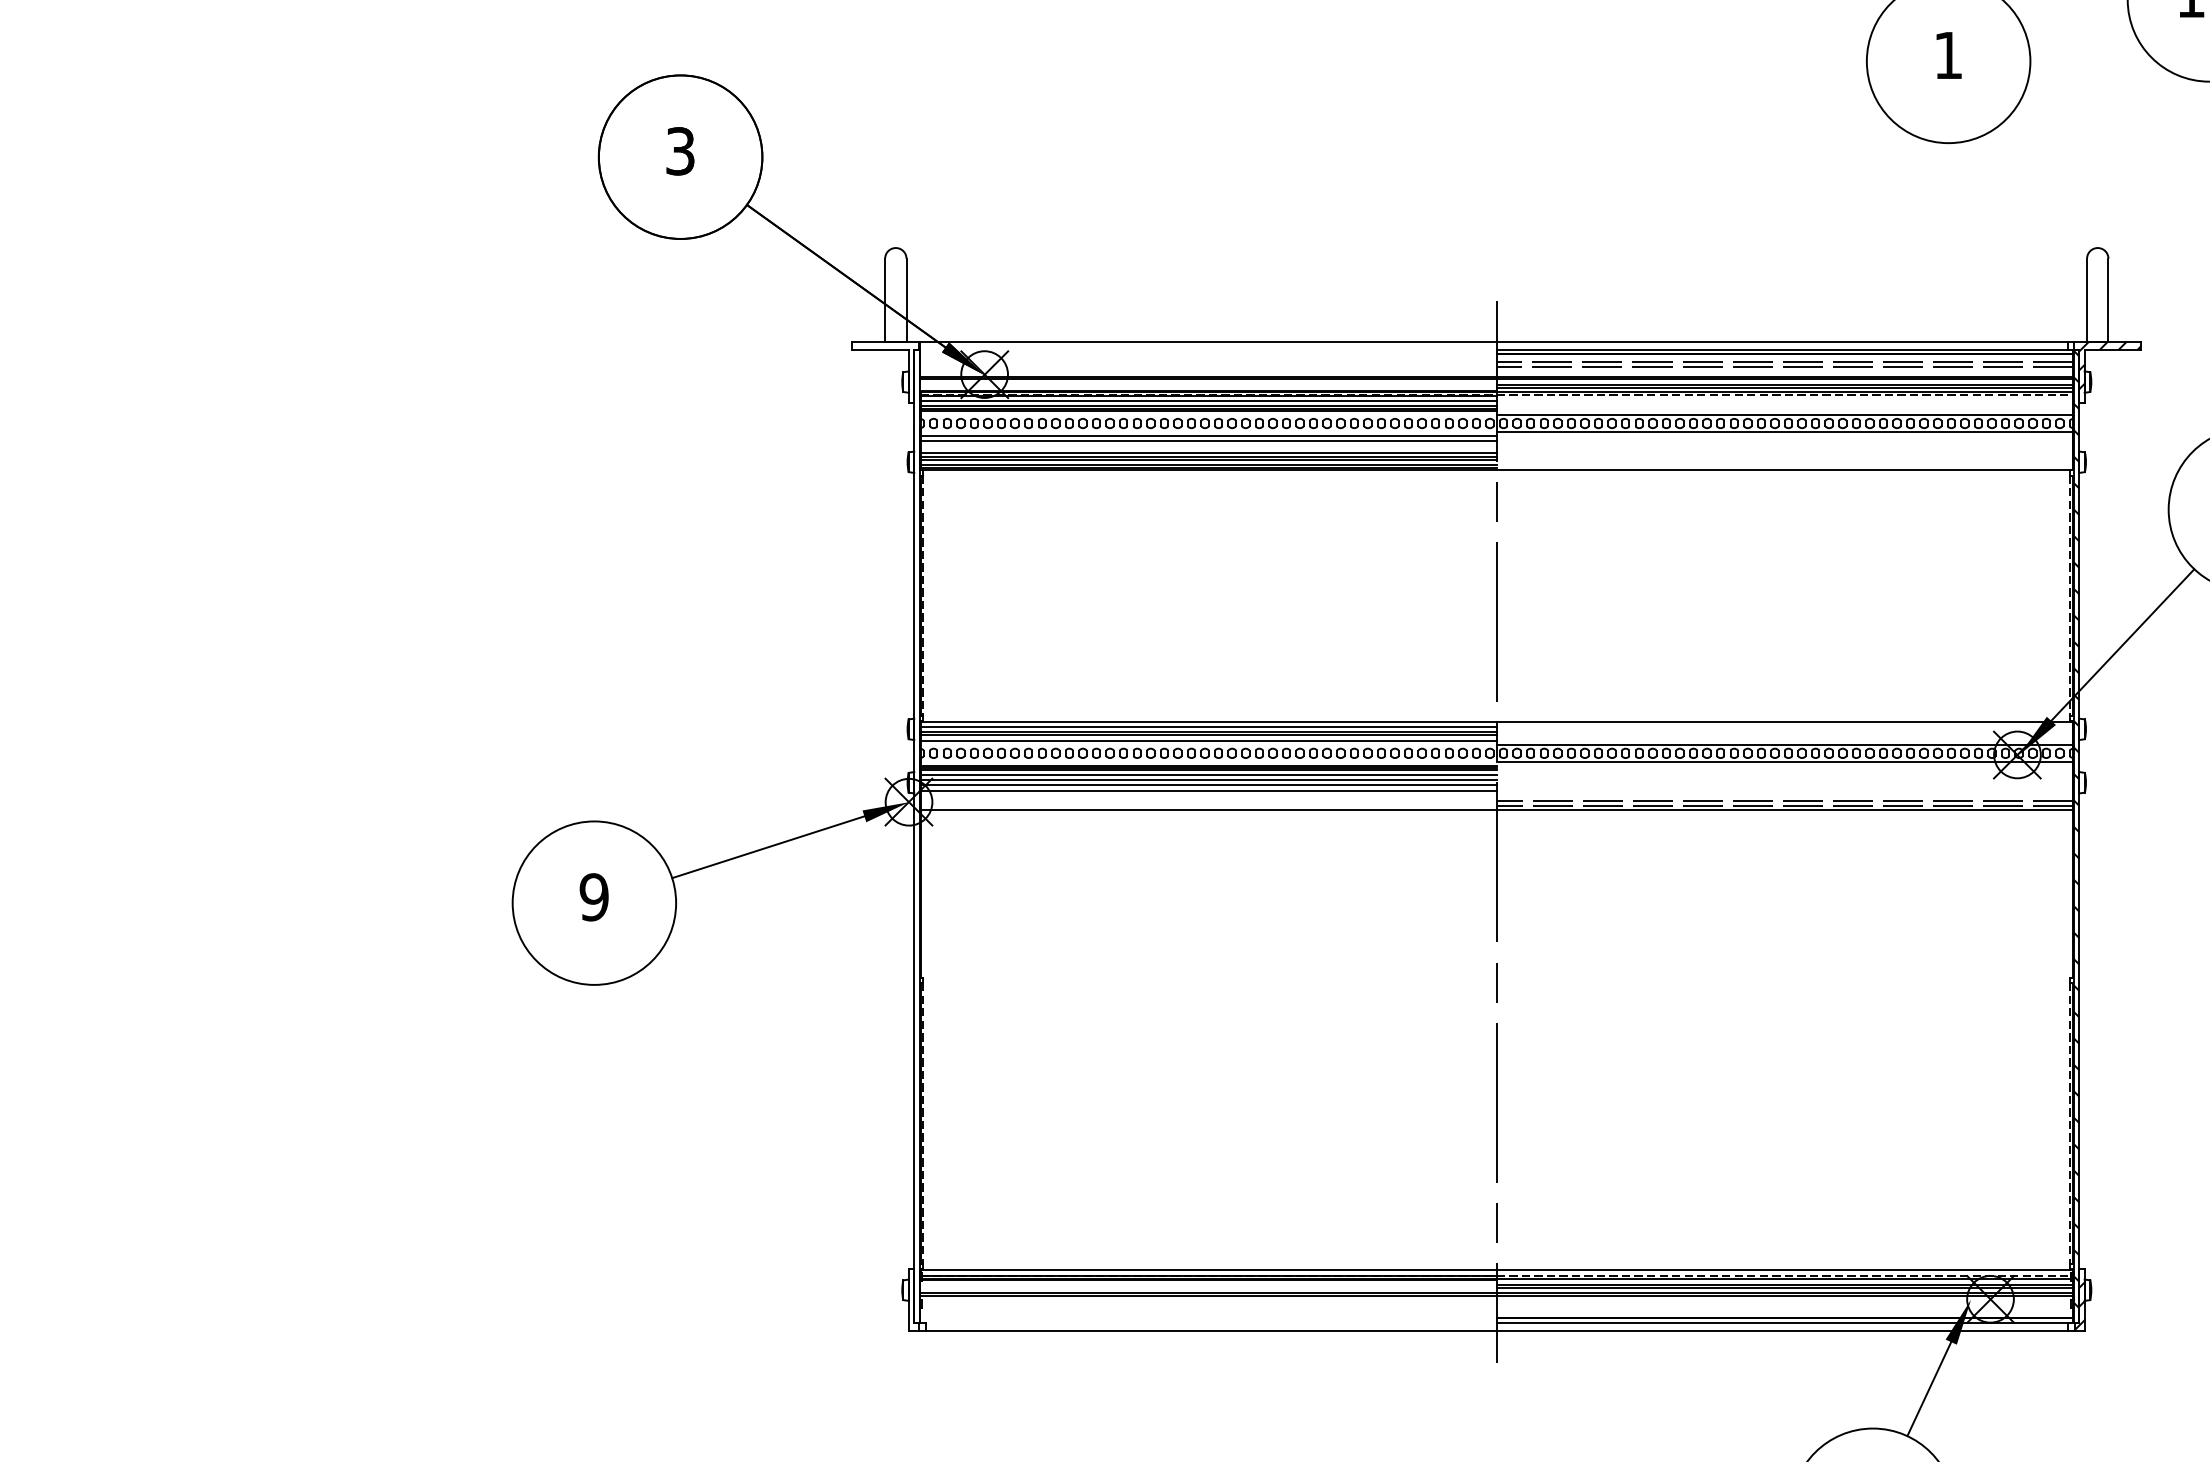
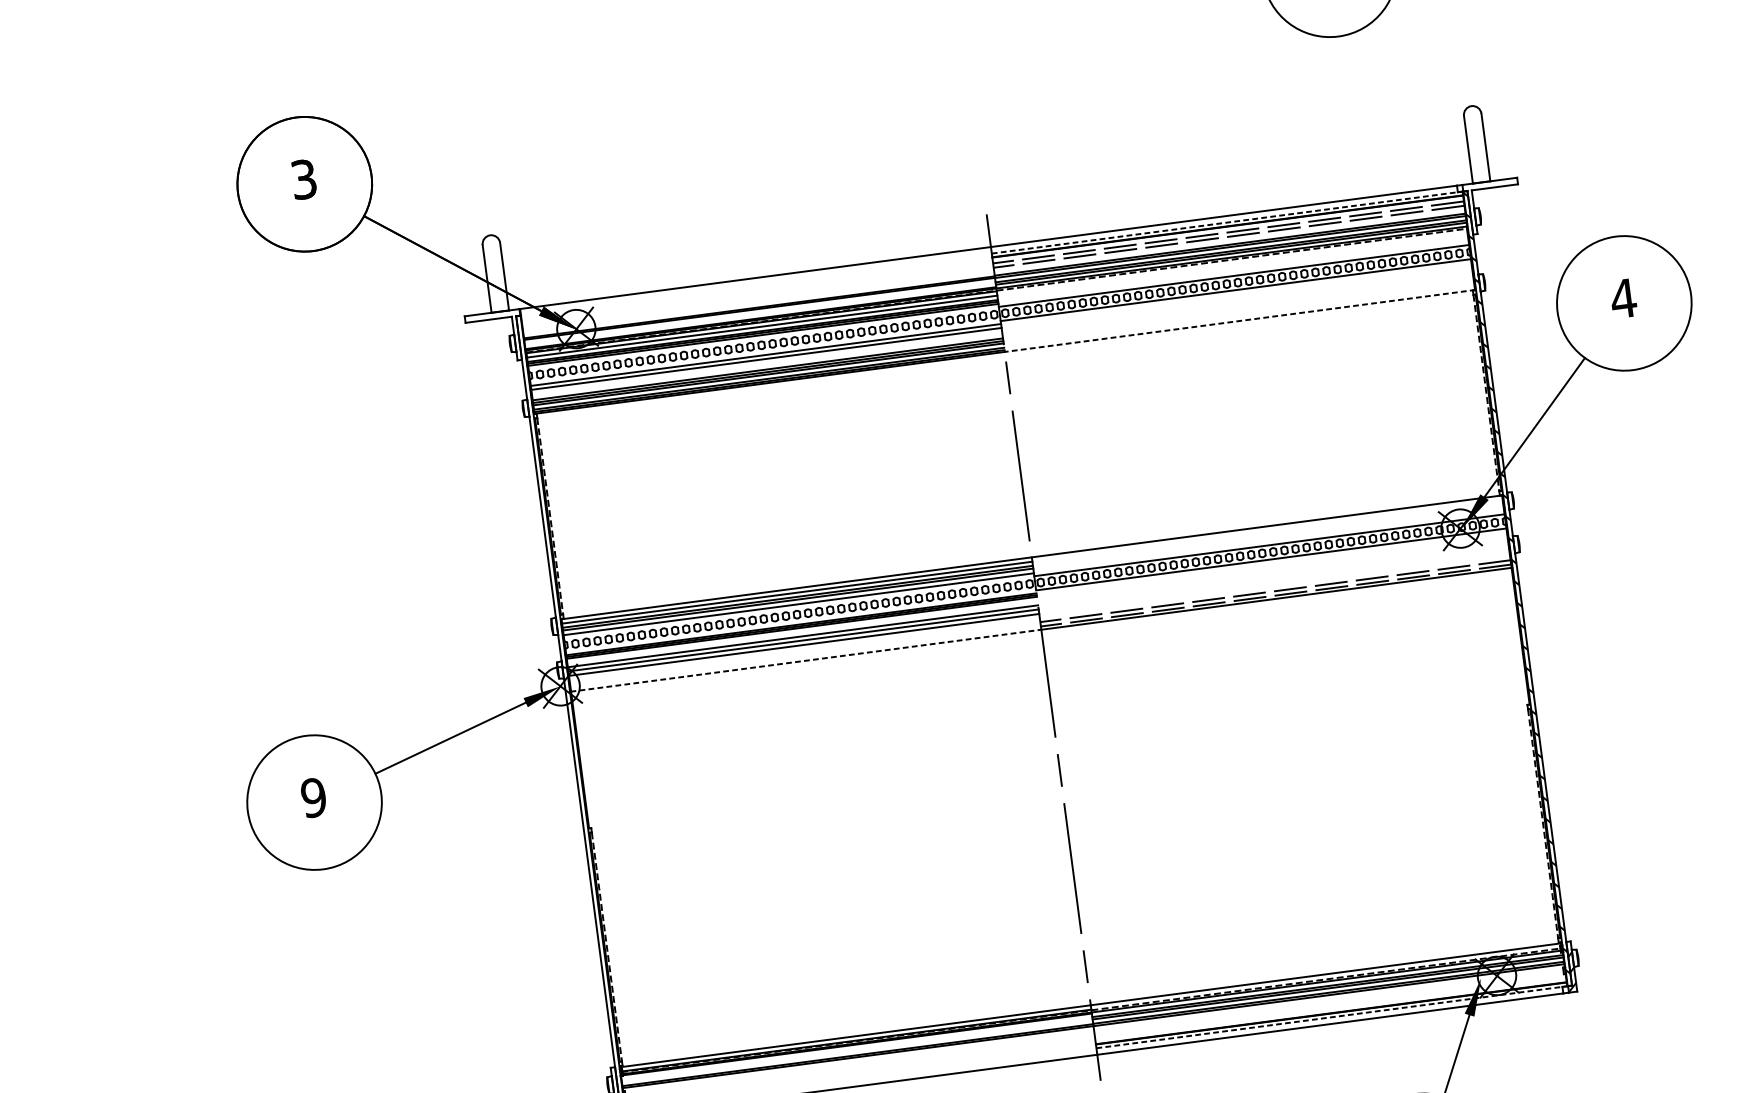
line: (1785, 349) -> (1227, 222), solid -> dashed
hatch: (2110, 371) -> (1495, 205), removed
line: (1784, 469) -> (1239, 320), solid -> dashed
line: (1208, 775) -> (802, 632), removed
line: (1208, 810) -> (805, 660), solid -> dashed
line: (1785, 1322) -> (1332, 1016), solid -> dashed

